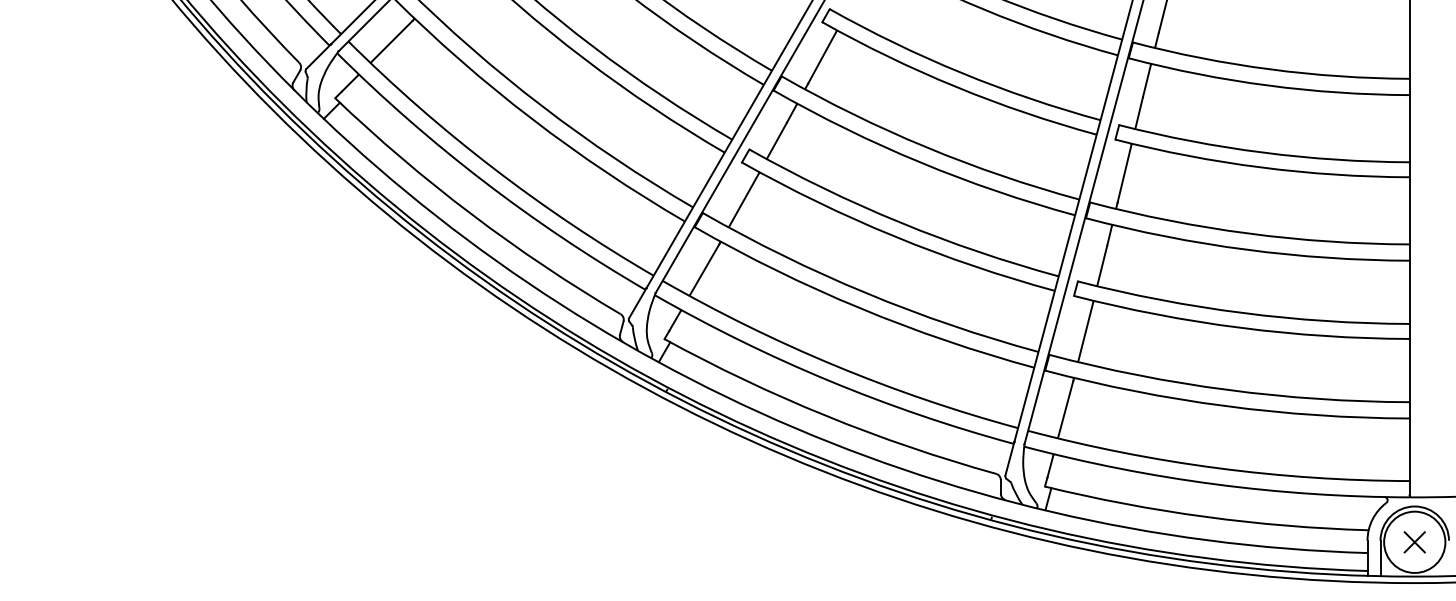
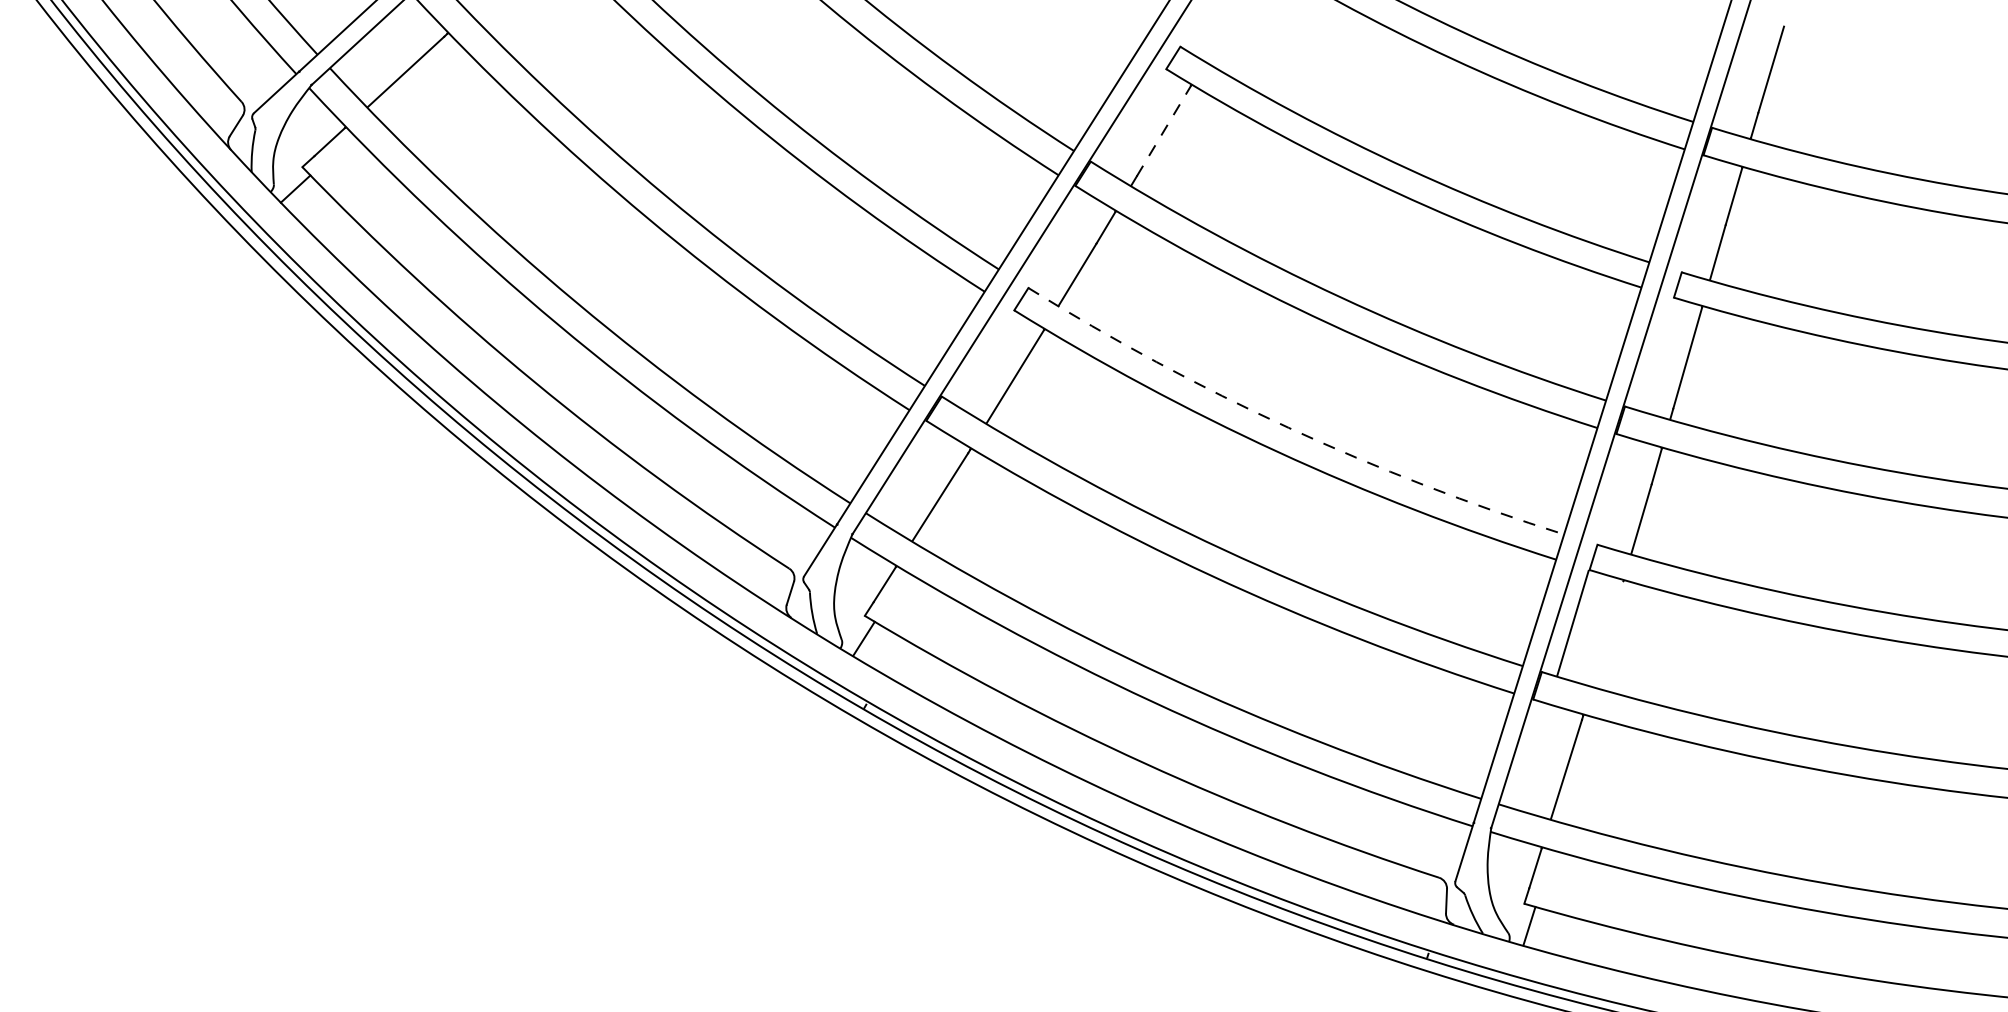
line: (822, 56) -> (1164, 129), solid -> dashed
arc: (900, 222) -> (1289, 427), solid -> dashed
line: (1085, 331) -> (1572, 623), moved

